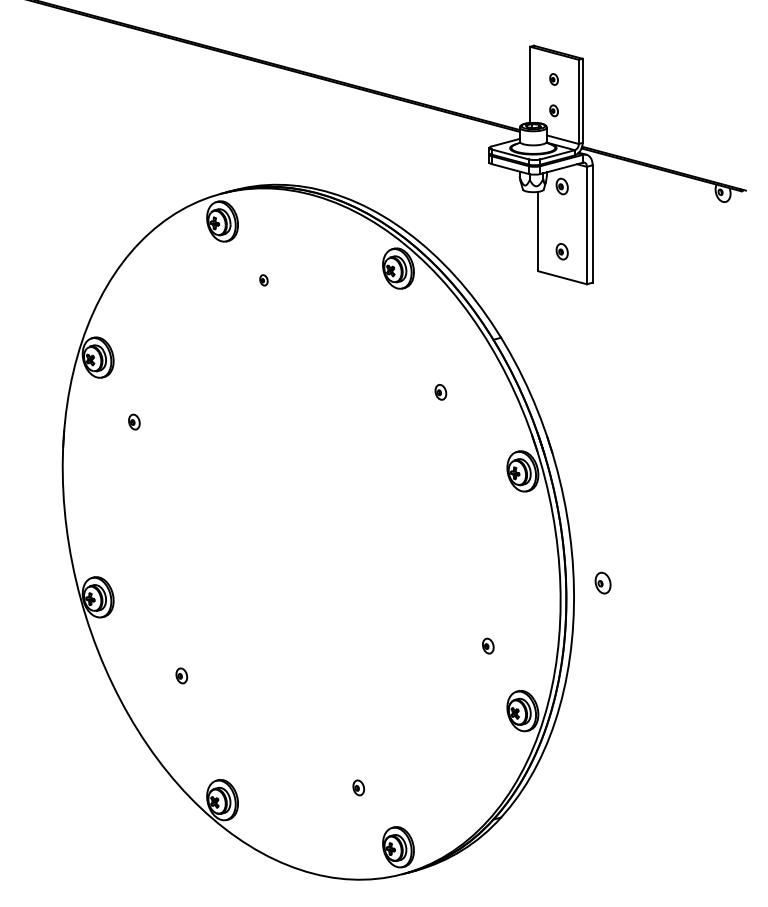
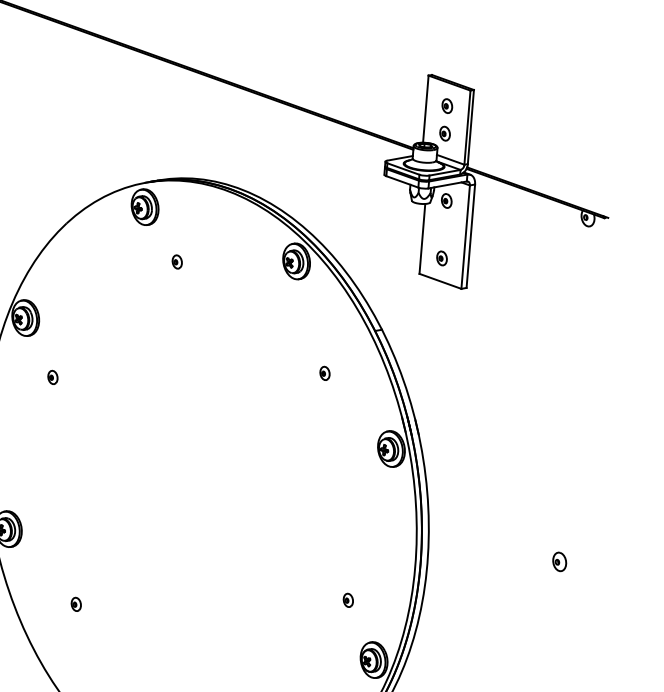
part: (553, 79) -> (446, 106), size x1.43
part: (553, 110) -> (444, 133), size x1.43
part: (263, 280) -> (176, 262), size x1.43
part: (602, 582) -> (559, 561), moved

